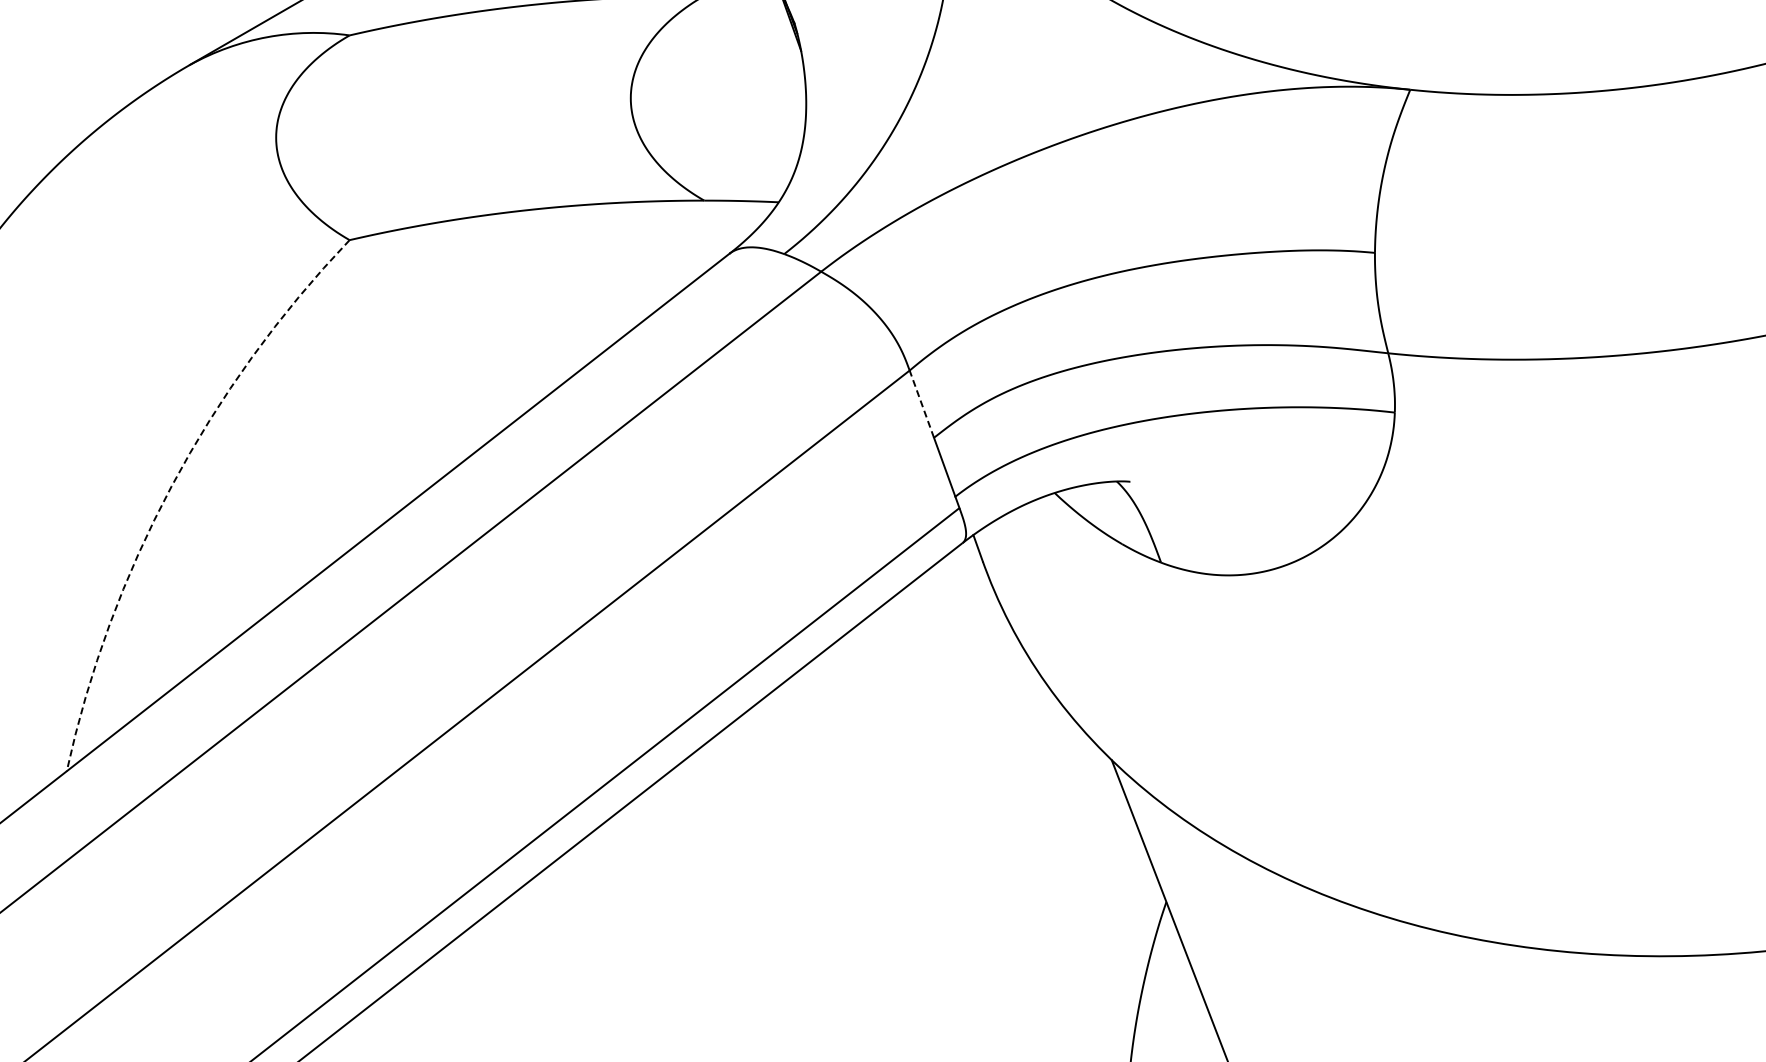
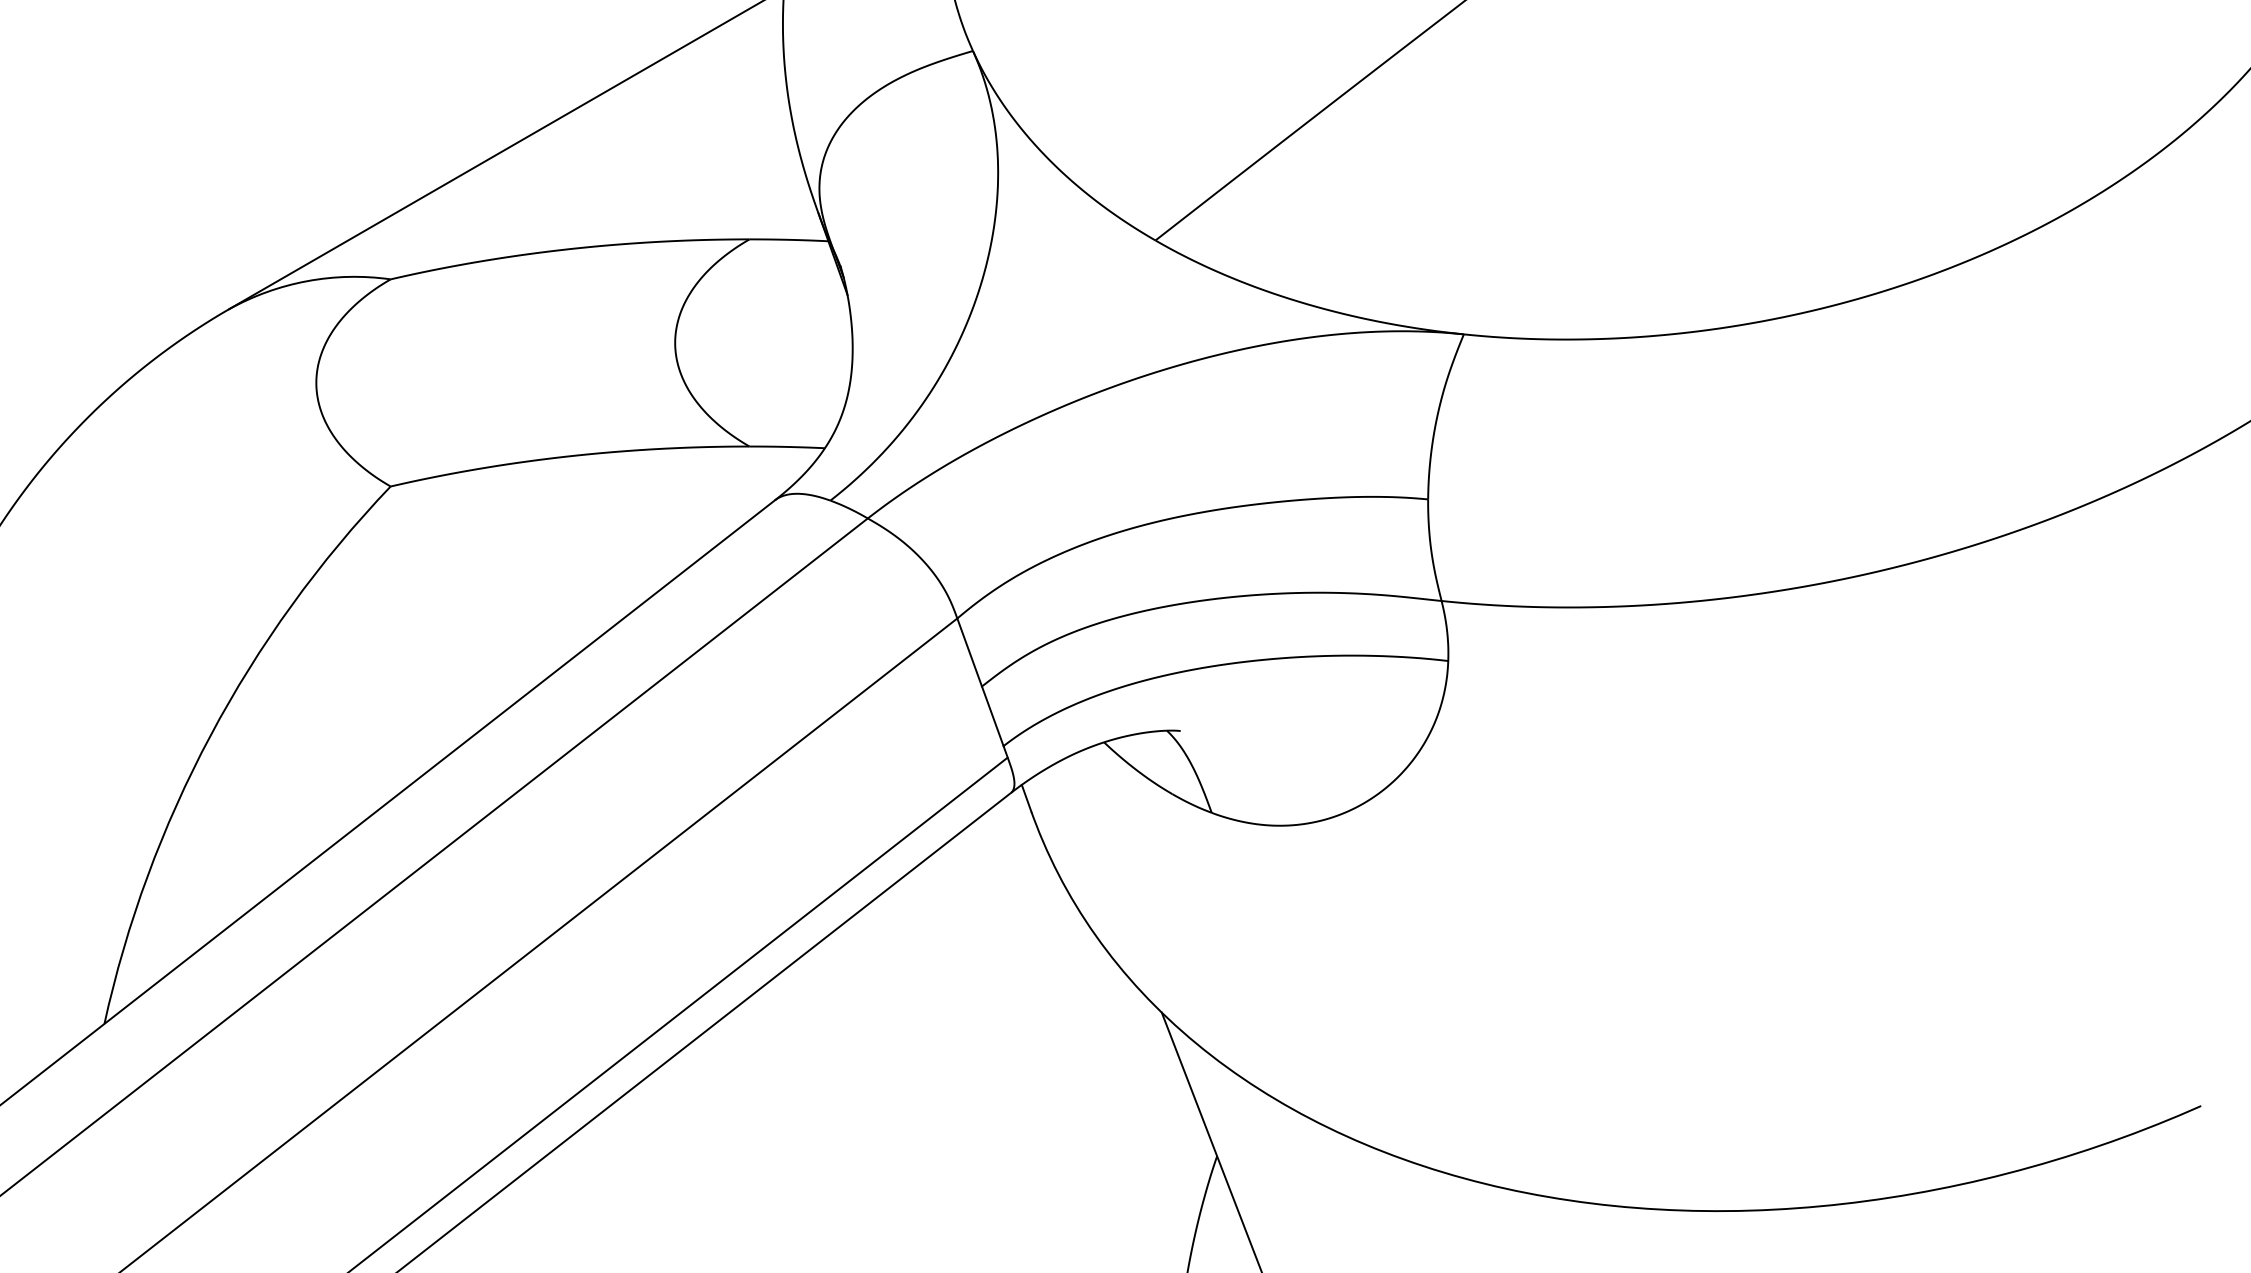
line: (921, 404) -> (969, 652), dashed -> solid
arc: (171, 486) -> (210, 735), dashed -> solid

